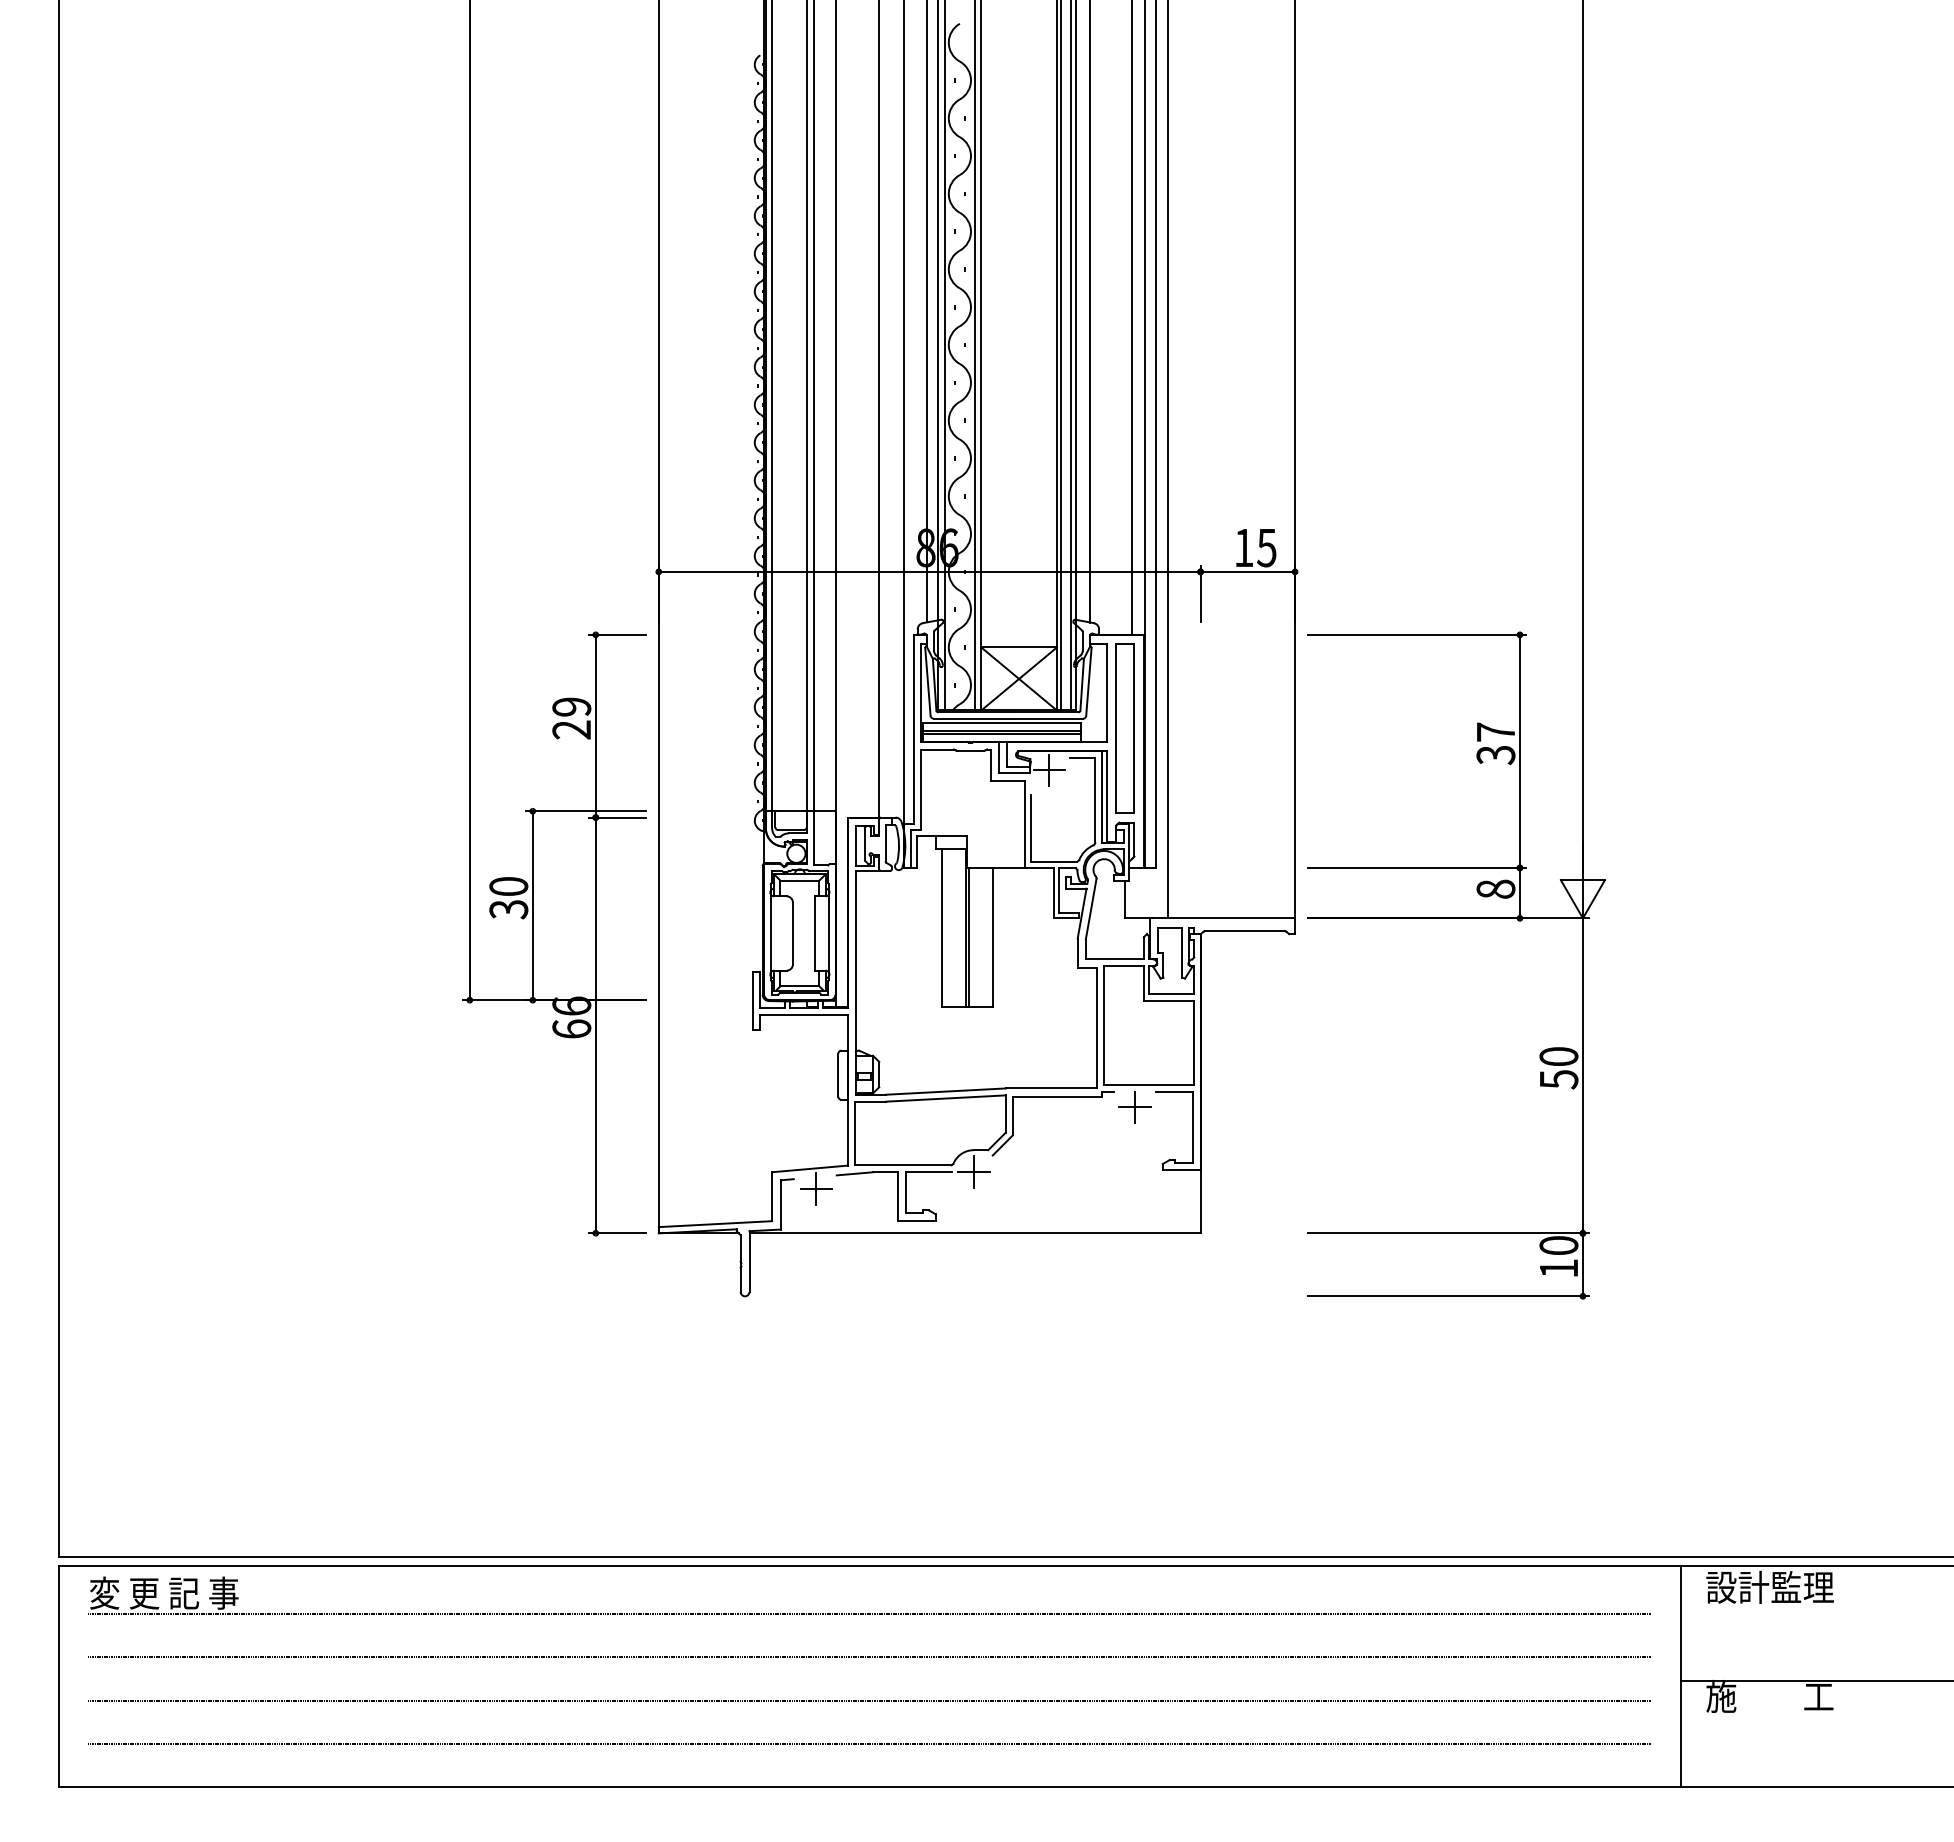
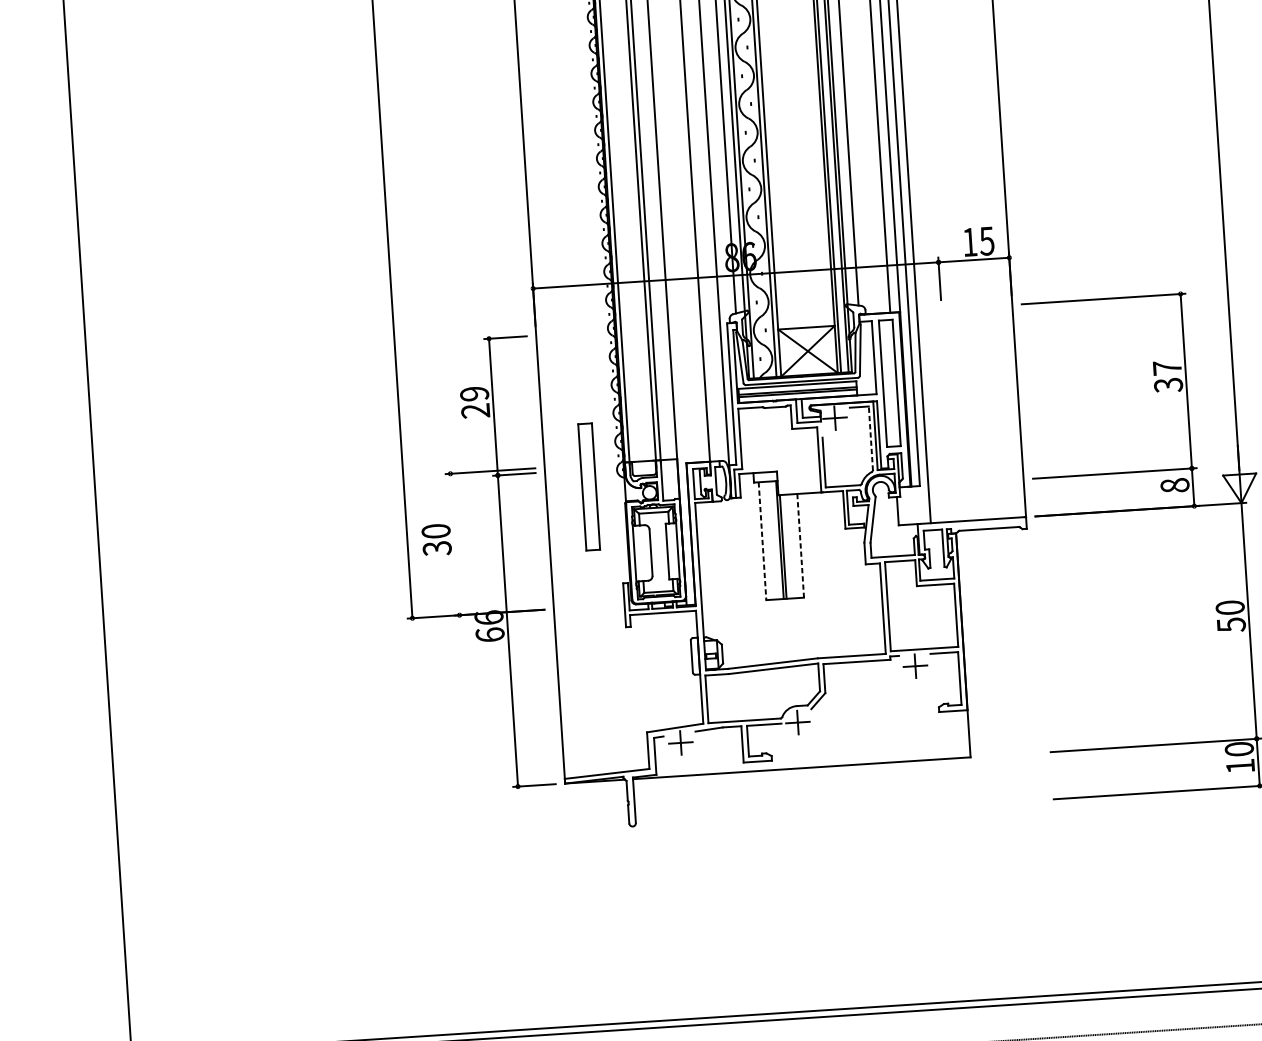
line: (1095, 800) -> (871, 438), solid -> dashed
part: (715, 840) -> (588, 486), added
line: (532, 905) -> (454, 544), removed
line: (942, 927) -> (762, 540), solid -> dashed
line: (992, 937) -> (800, 546), solid -> dashed

